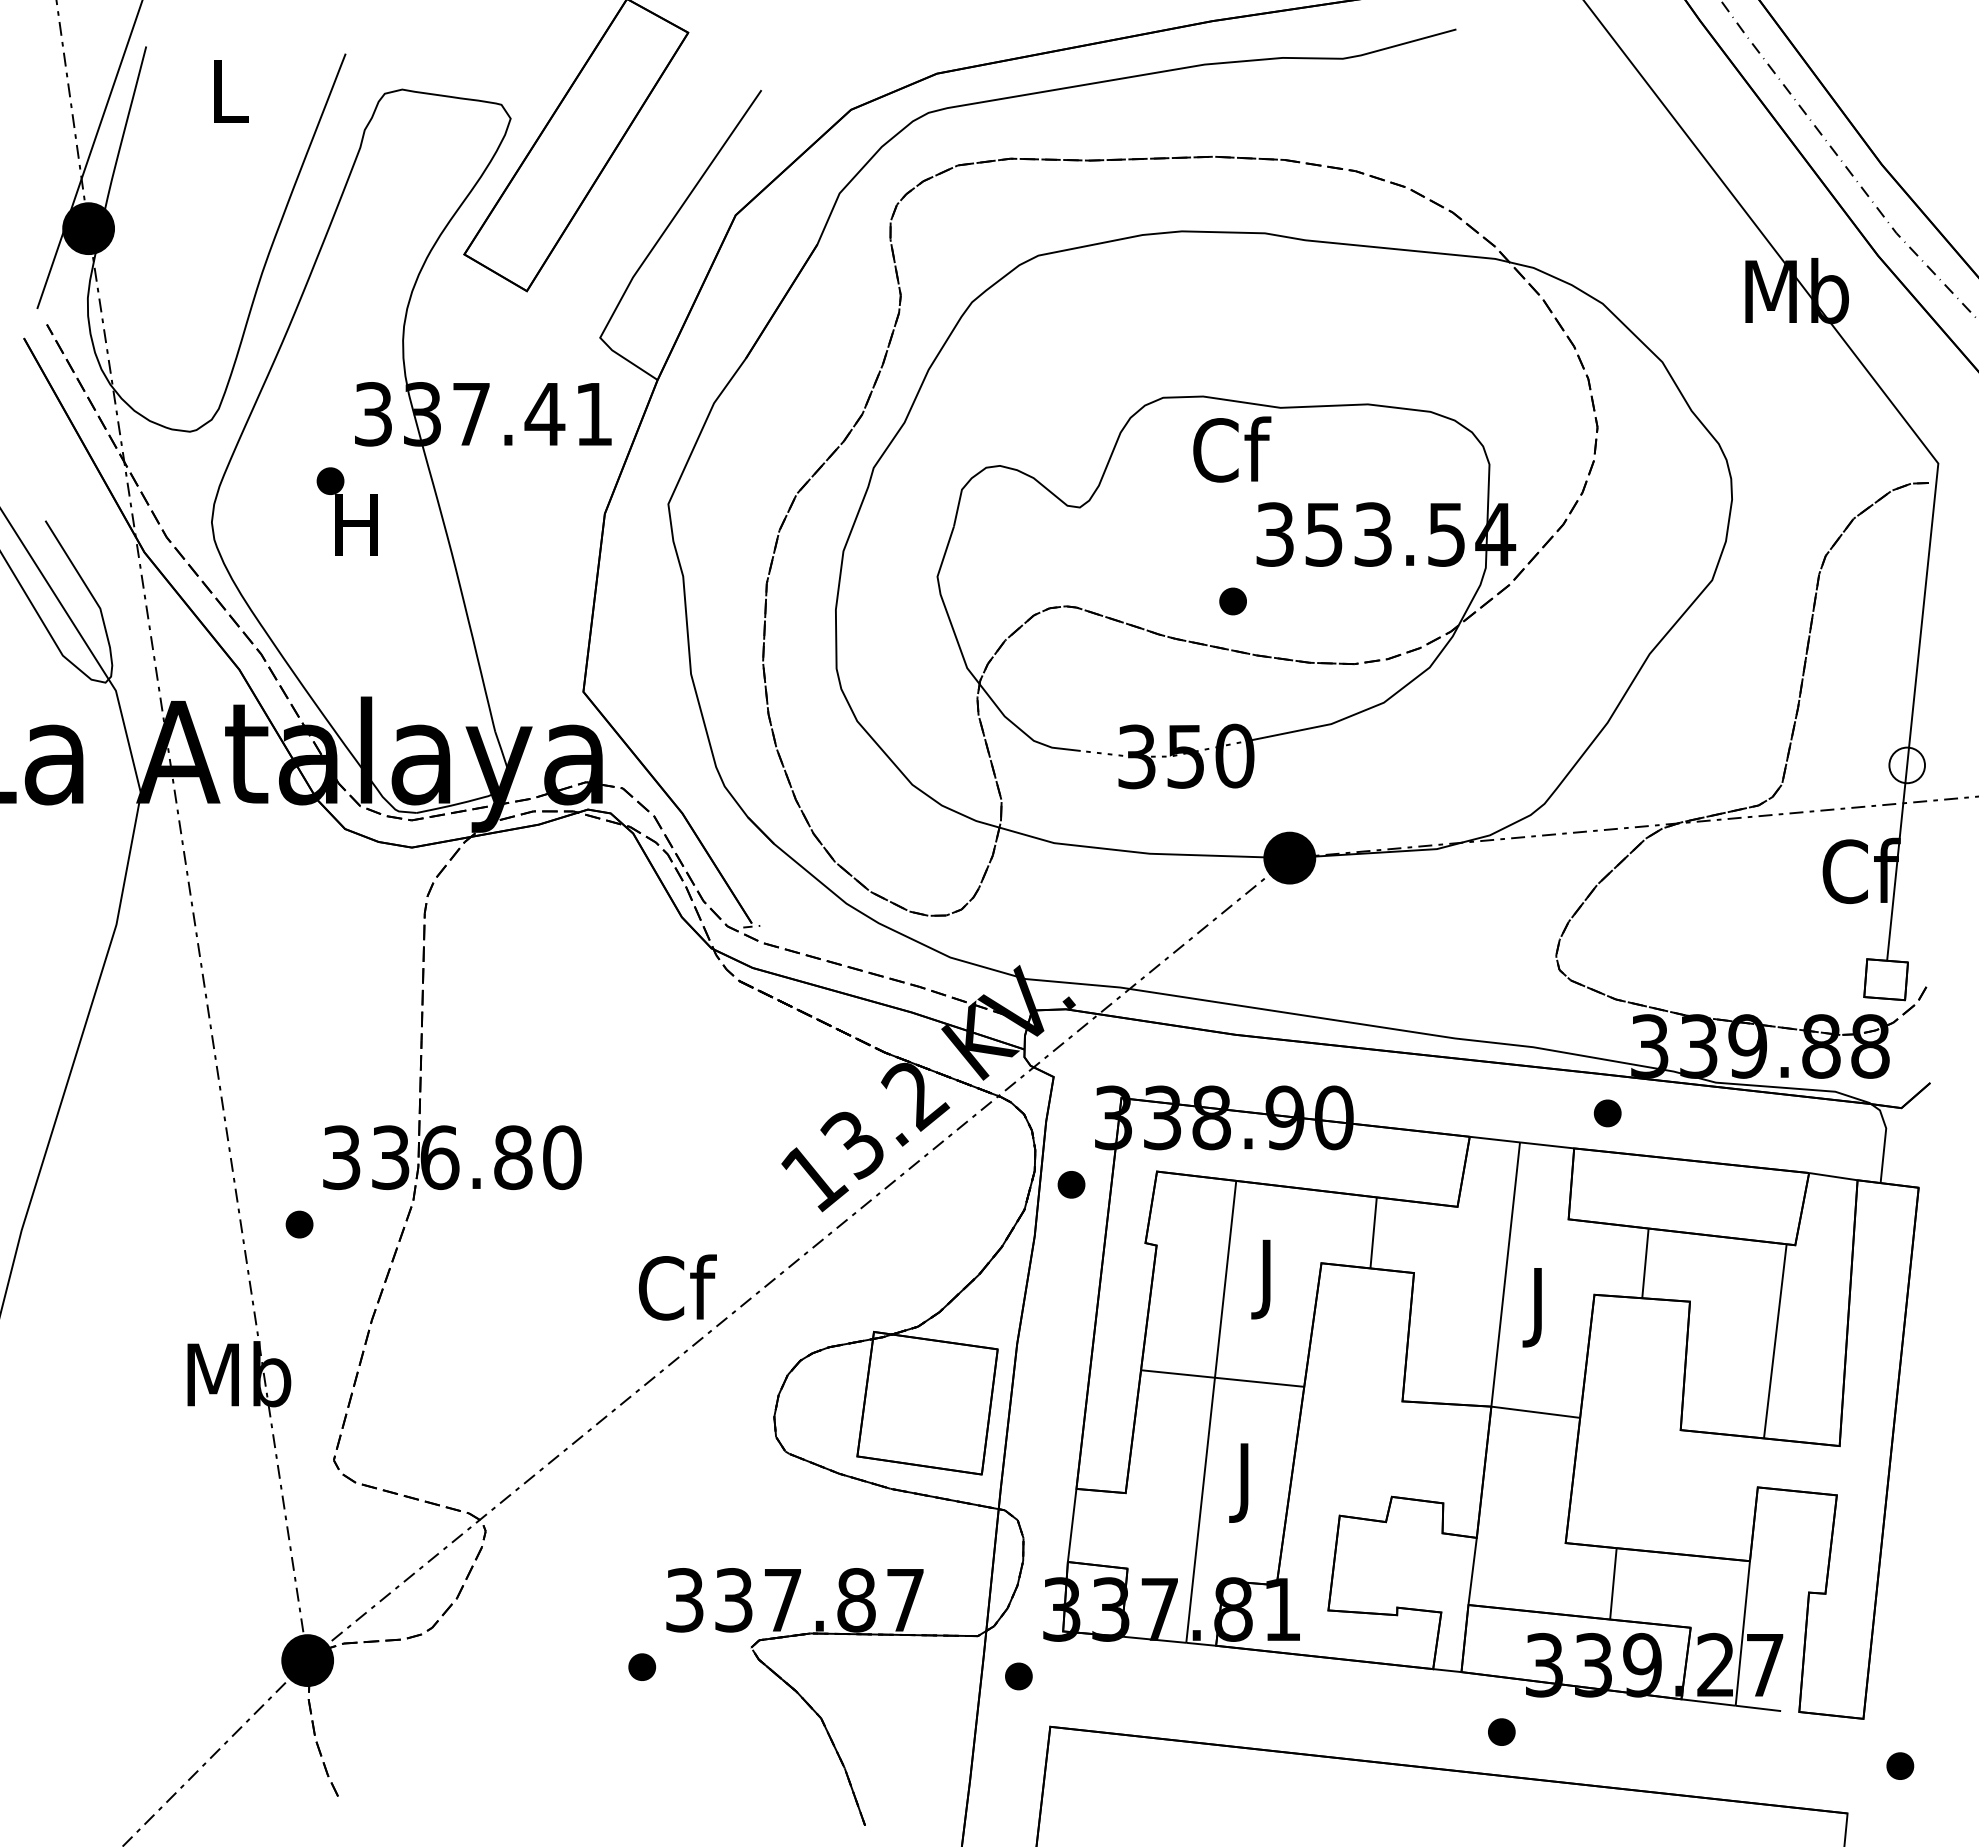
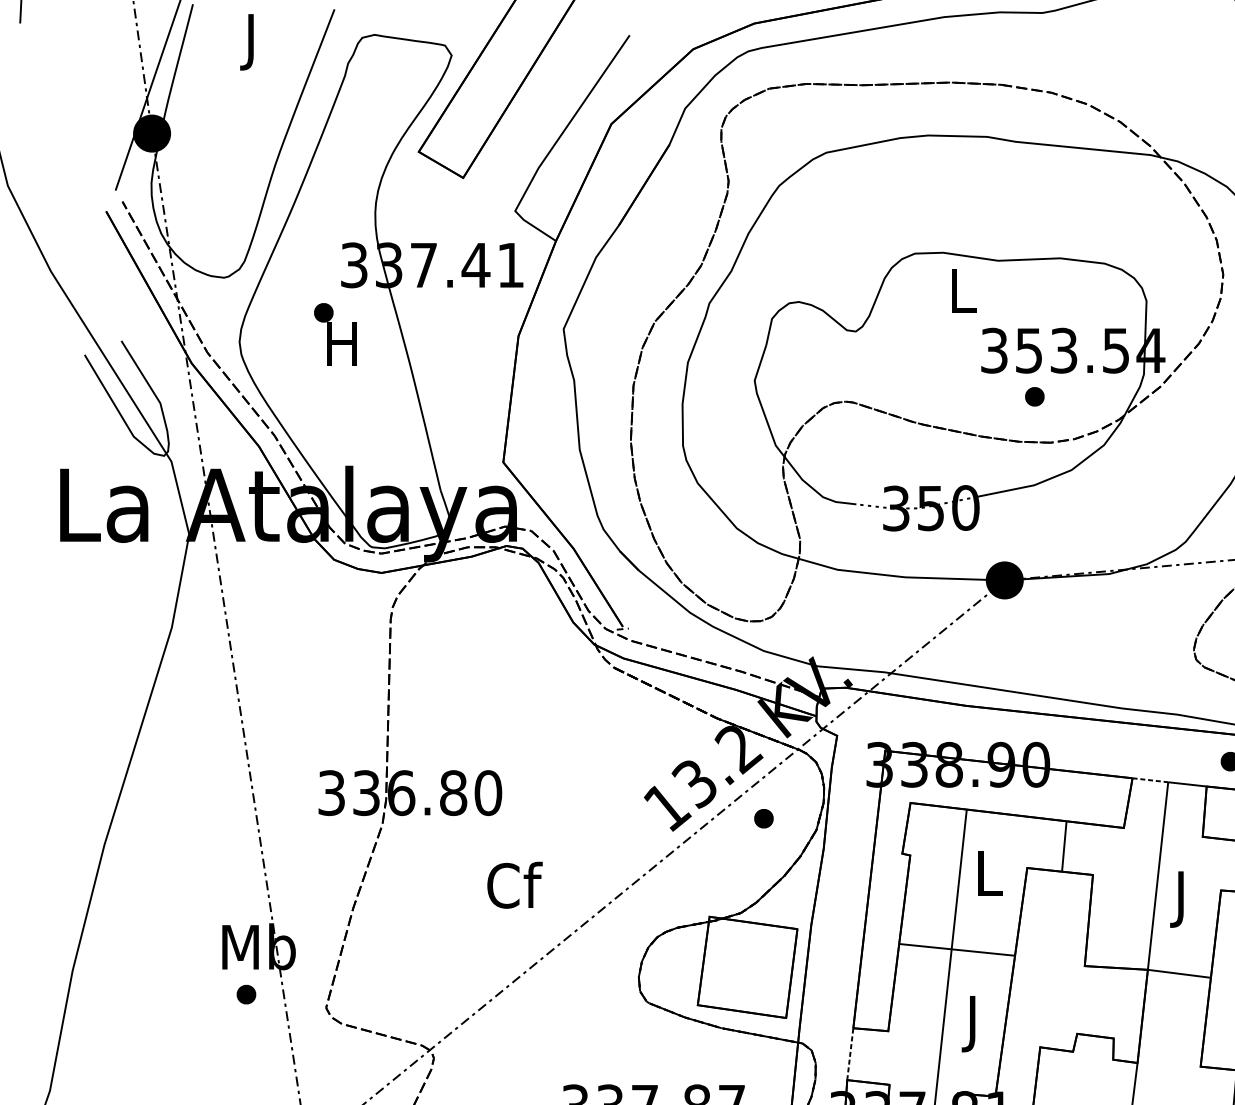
text: (230, 99) -> (252, 41), L -> J
text: (1232, 449) -> (964, 290), Cf -> L
part: (1232, 601) -> (1034, 396), moved
line: (1495, 1139) -> (1150, 780), solid -> dashed
part: (1071, 1184) -> (763, 818), moved
part: (299, 1224) -> (246, 994), moved
text: (1269, 1279) -> (990, 879), J -> L
text: (677, 1287) -> (514, 885), moved
line: (1072, 1525) -> (850, 1054), solid -> dashed

